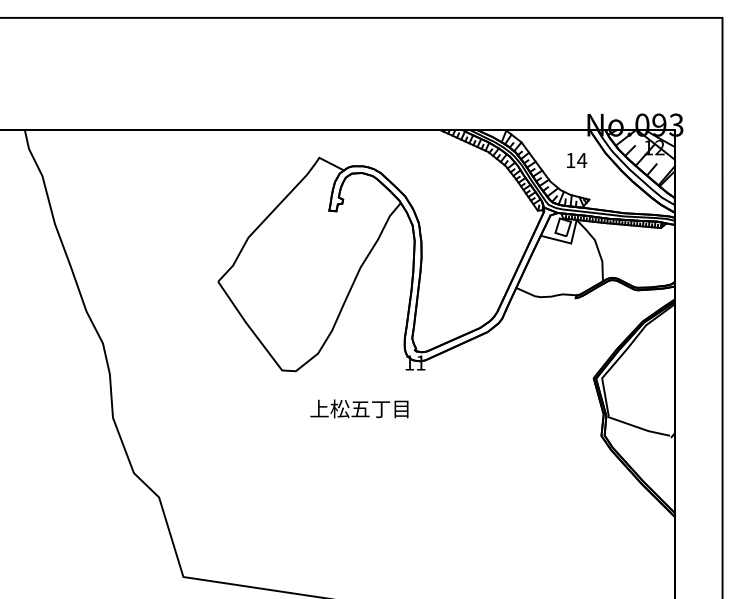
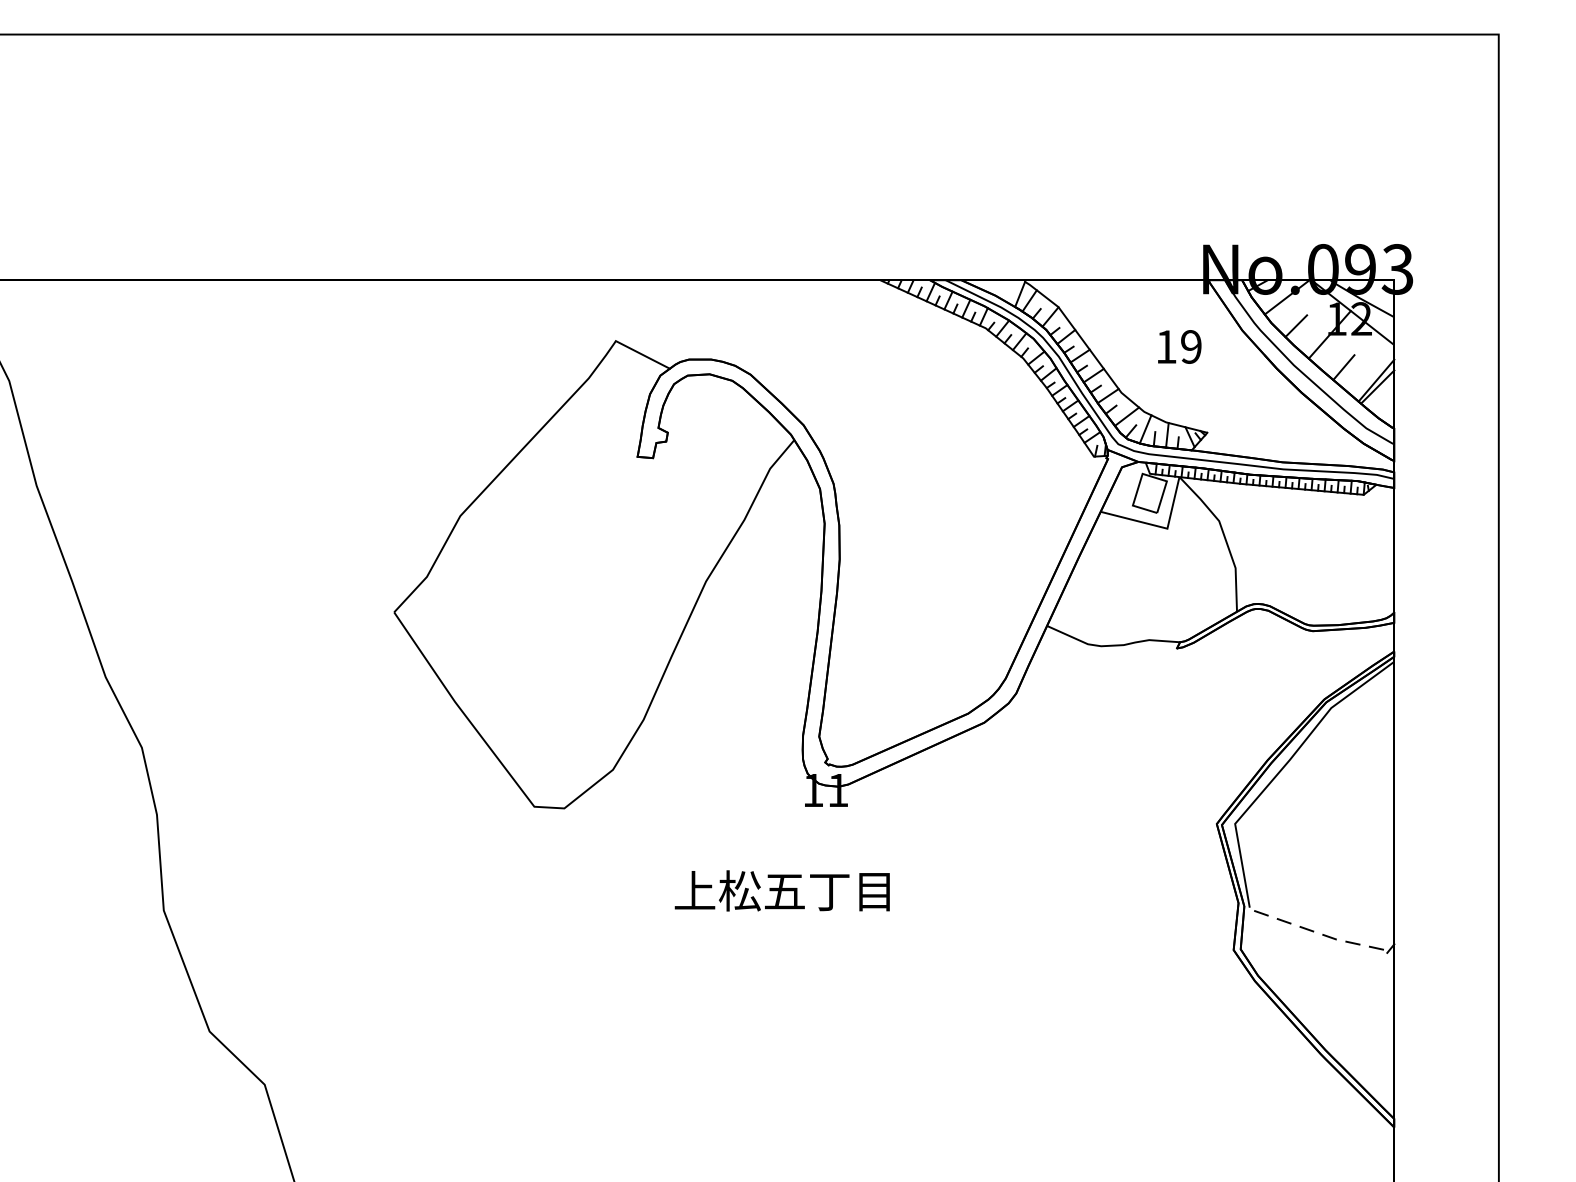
text: (582, 160) -> (1192, 346), 14 -> 19
text: (359, 408) -> (782, 890), moved
line: (639, 427) -> (1316, 931), solid -> dashed

